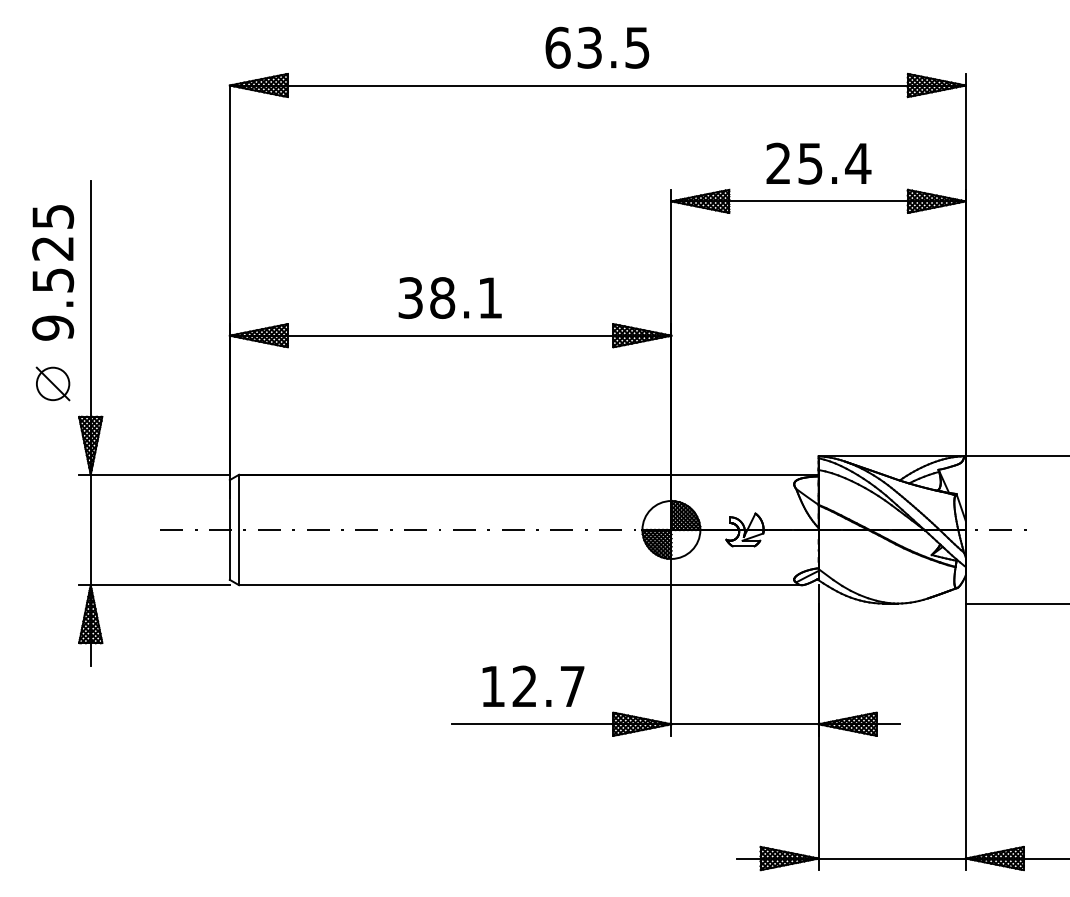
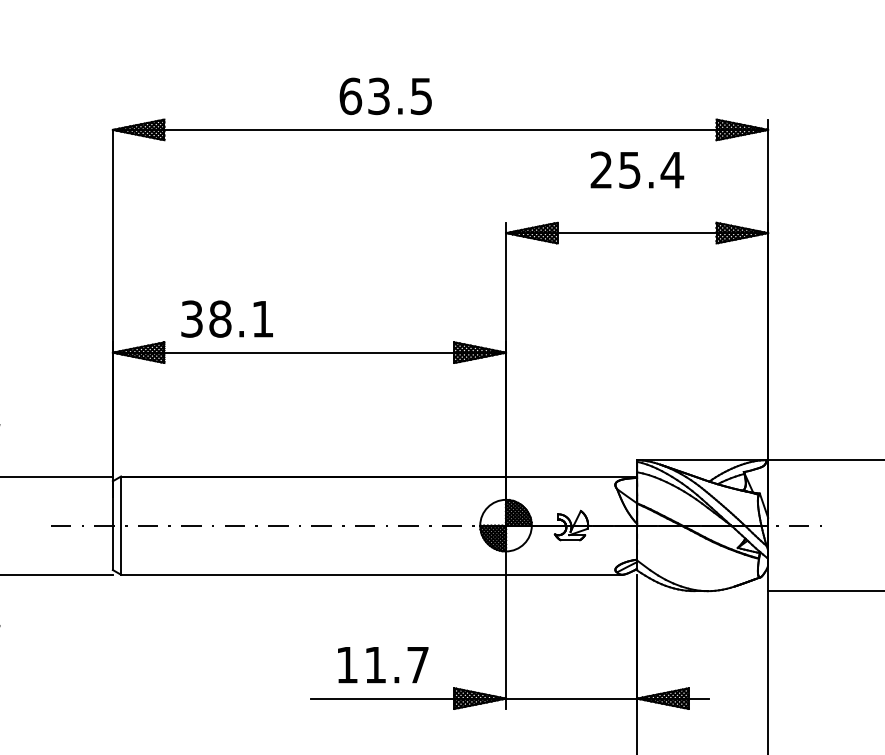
text: (597, 47) -> (385, 96), moved
text: (818, 163) -> (636, 169), moved
text: (449, 297) -> (226, 318), moved
text: (524, 685) -> (375, 664), 12.7 -> 11.7

